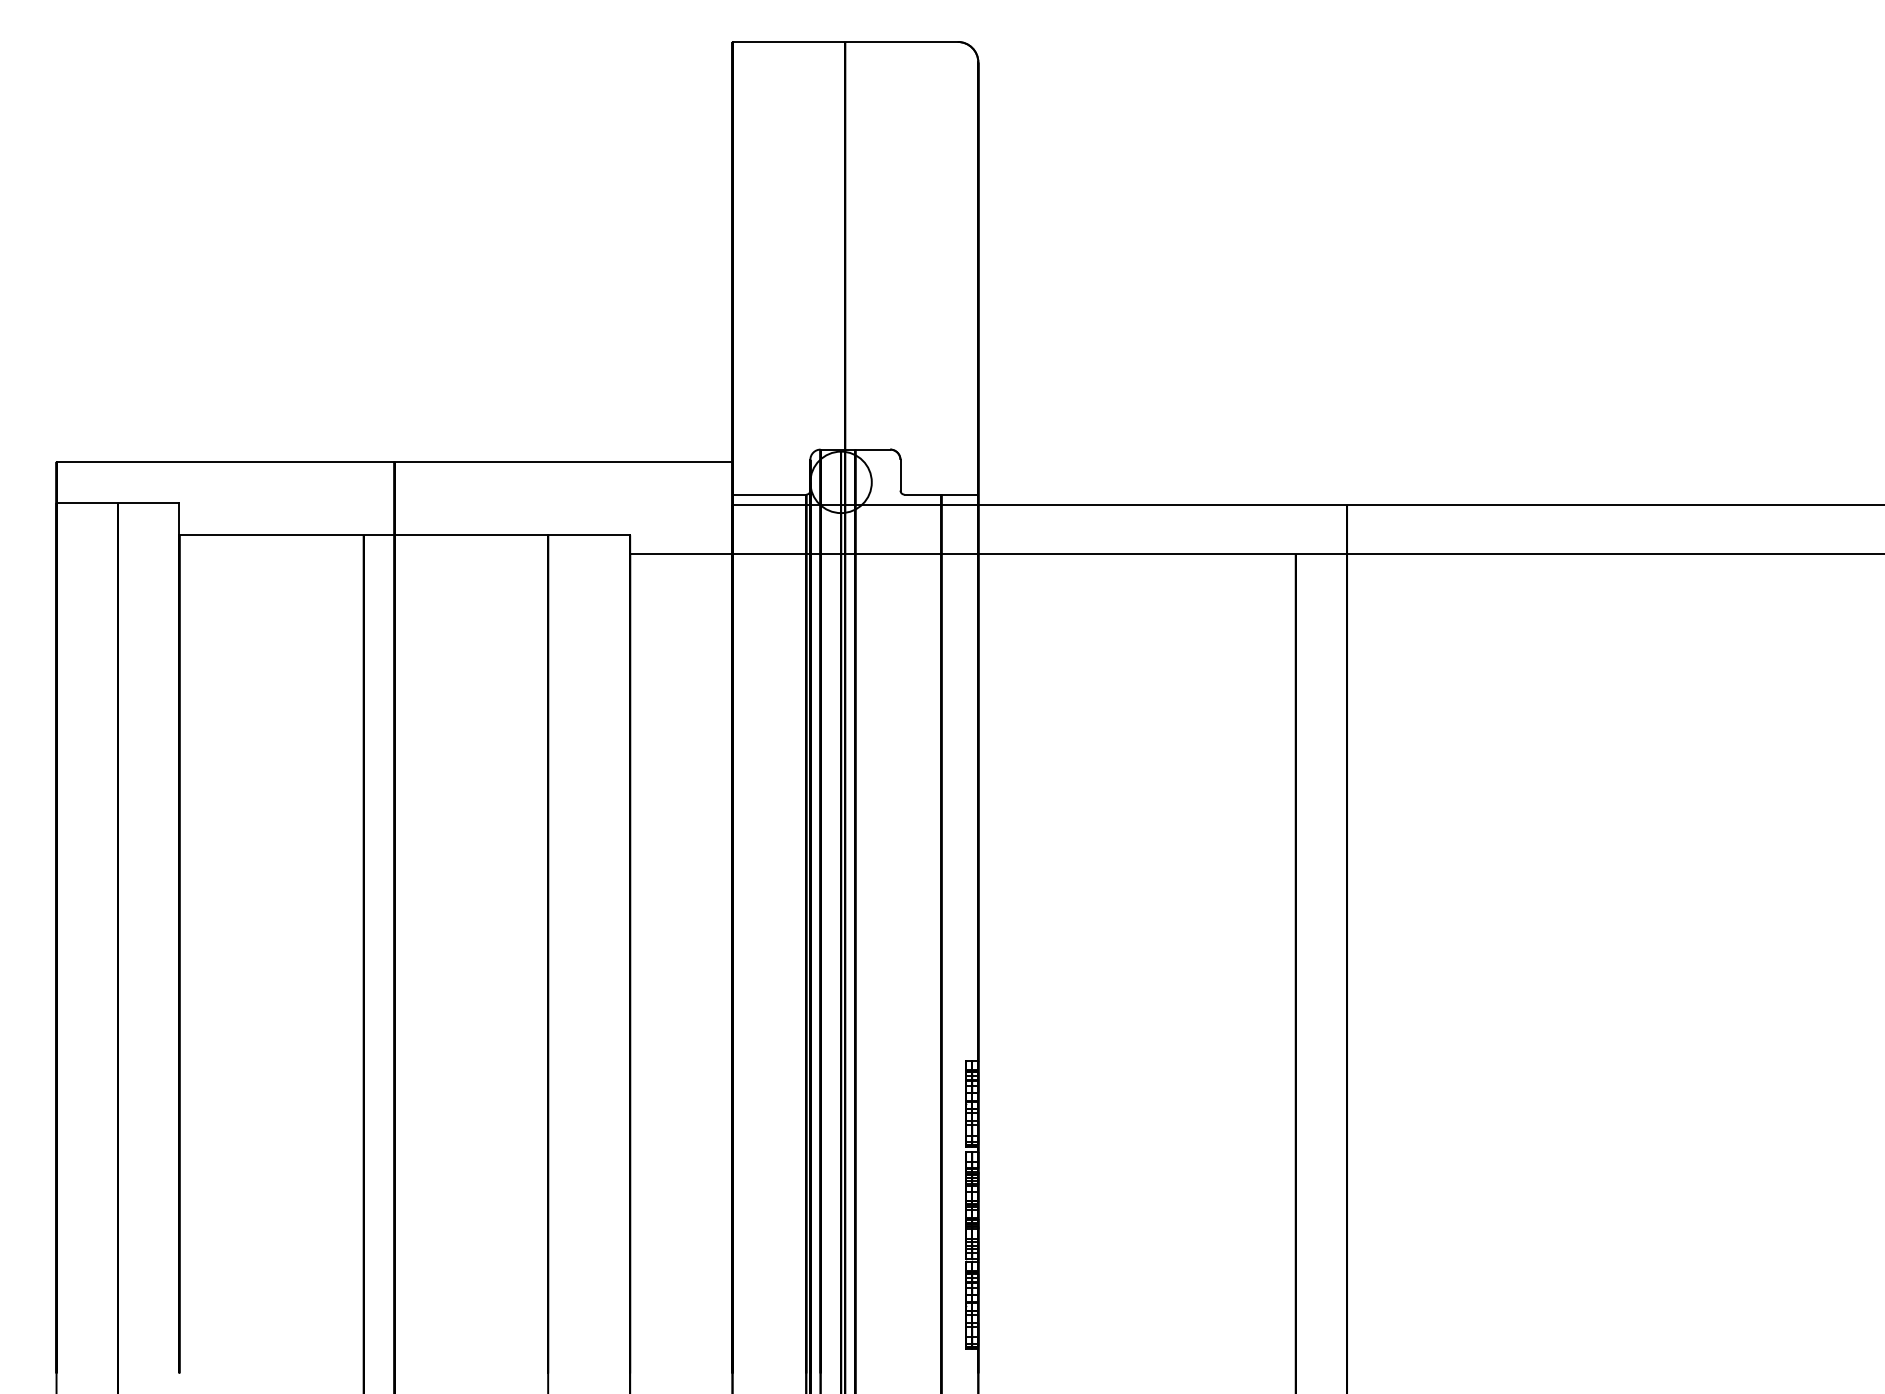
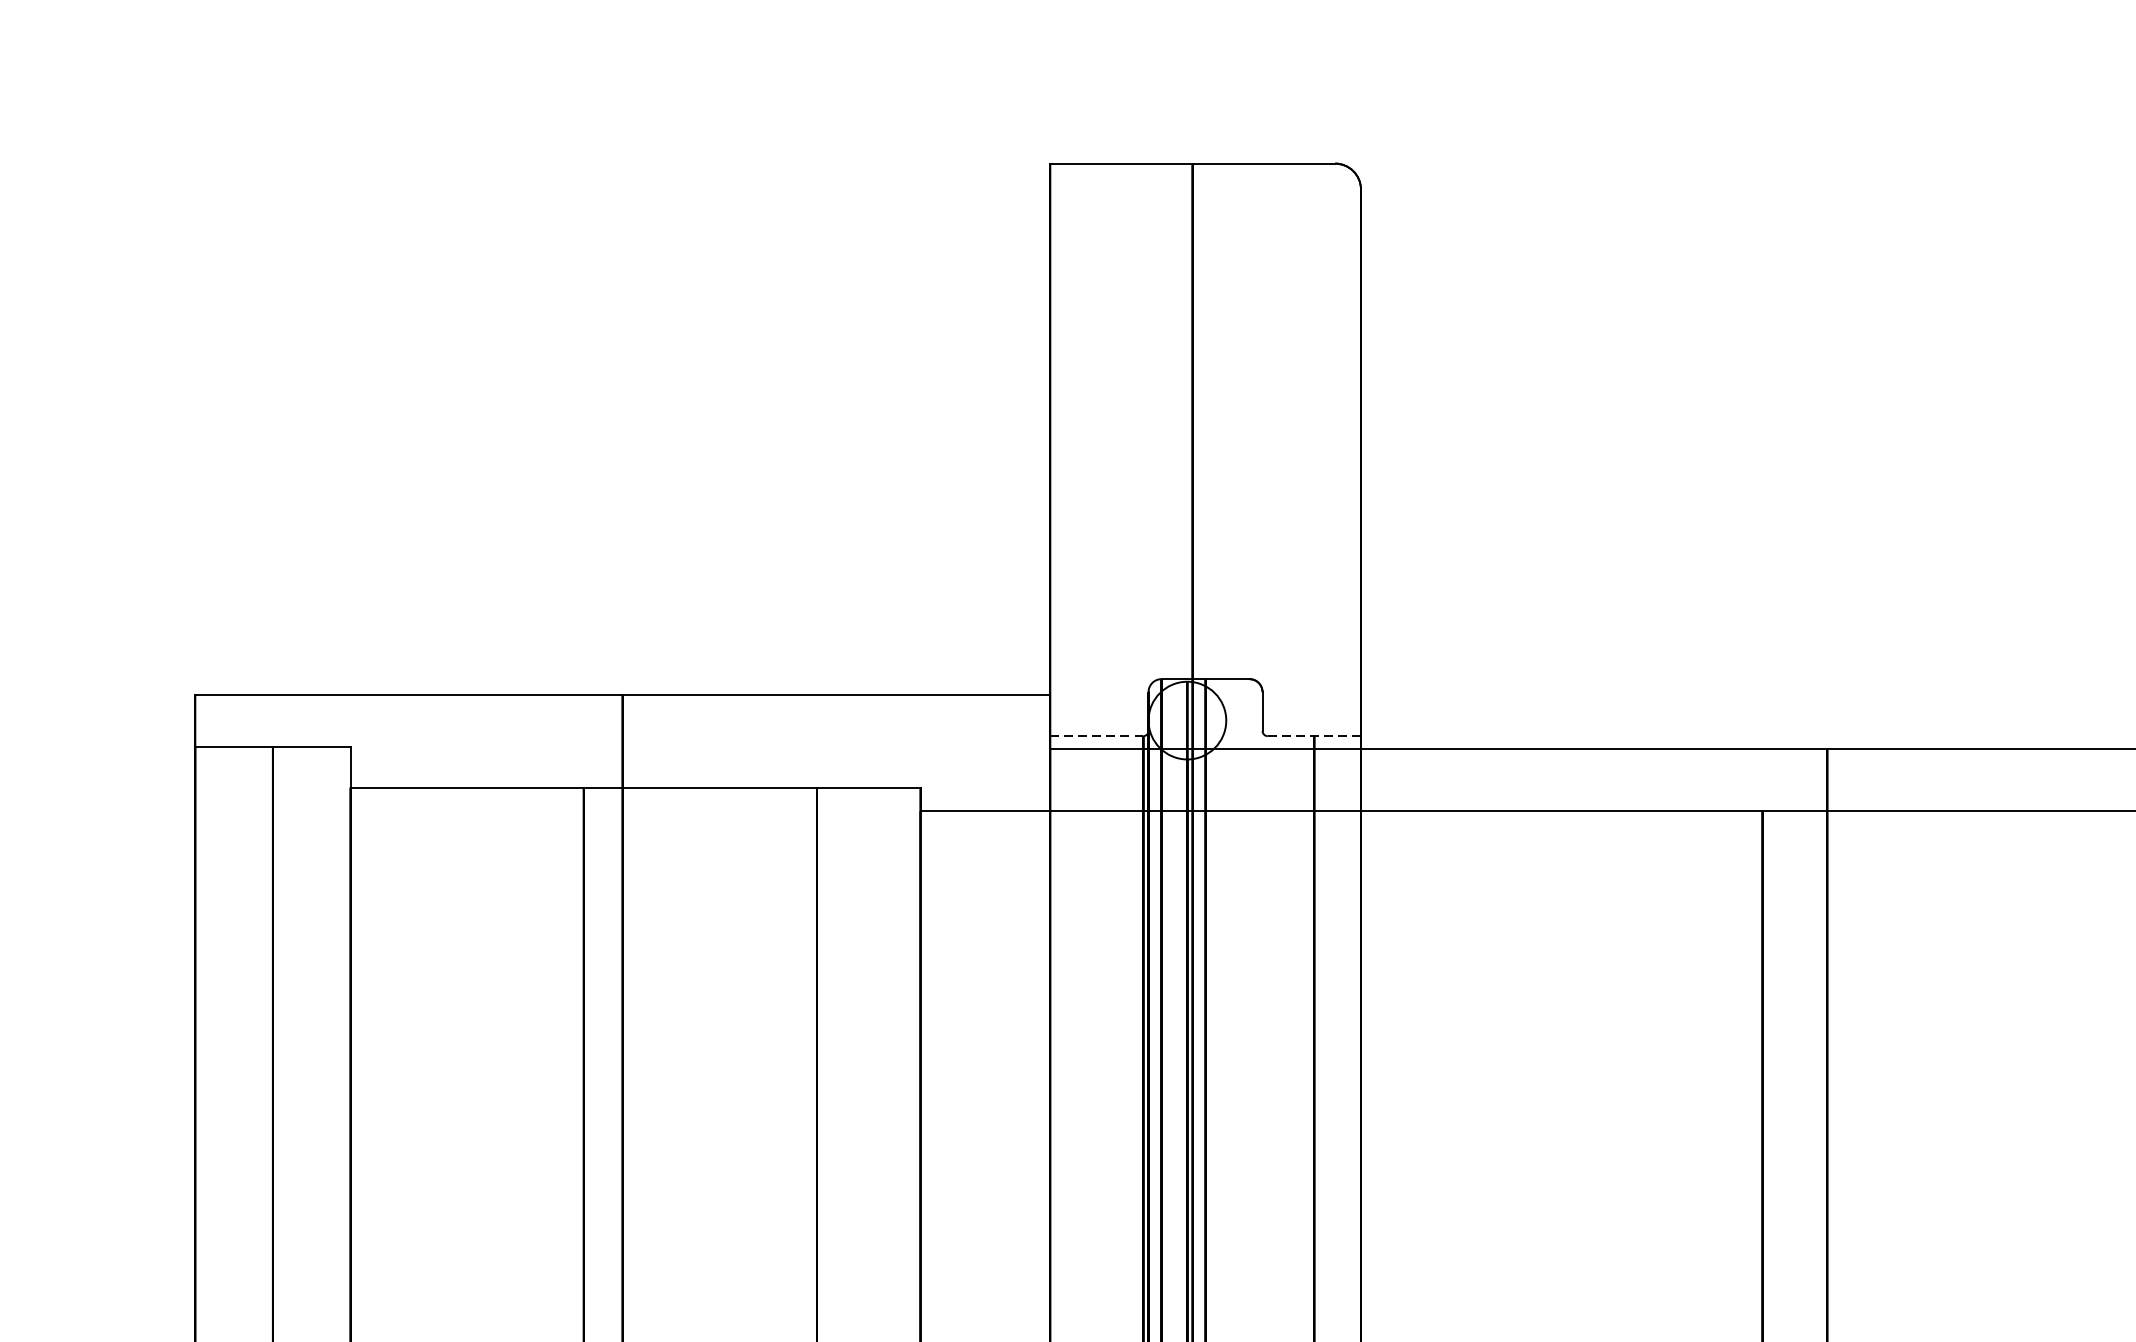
line: (769, 494) -> (1096, 735), solid -> dashed
line: (941, 494) -> (1314, 735), solid -> dashed

